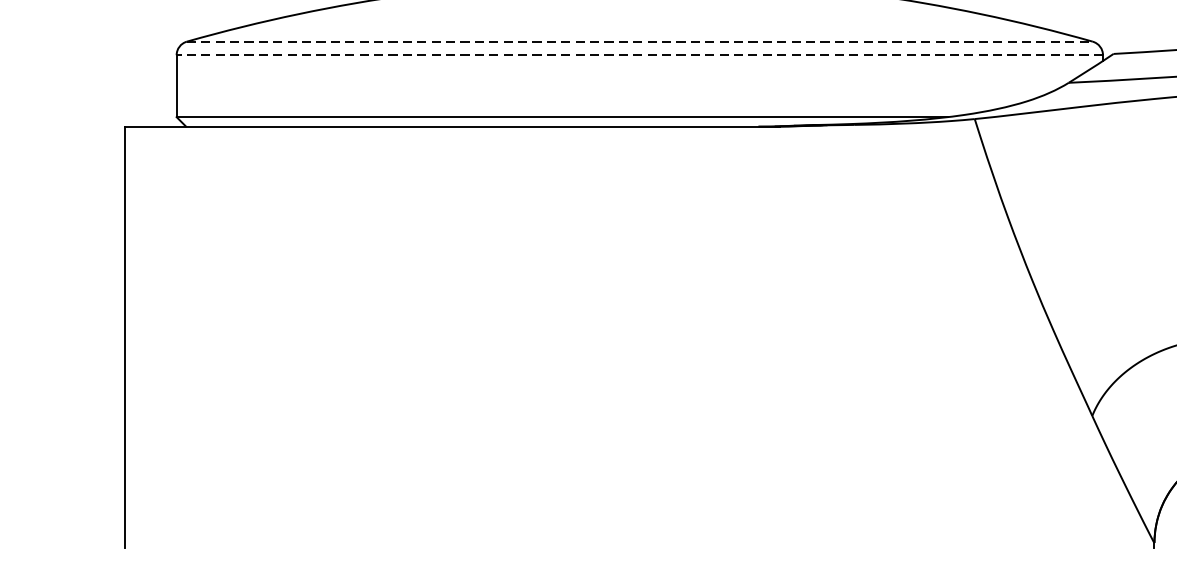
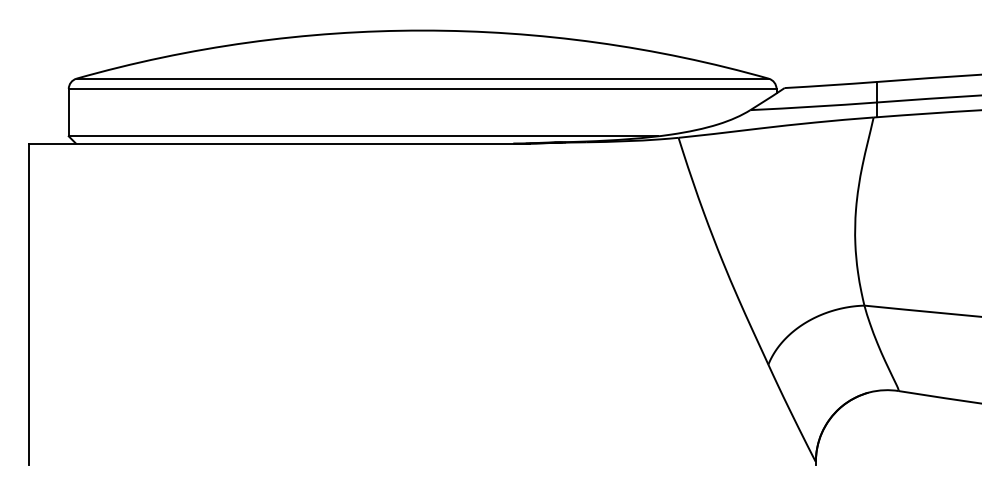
line: (640, 41) -> (423, 78), dashed -> solid
line: (639, 55) -> (422, 89), dashed -> solid

